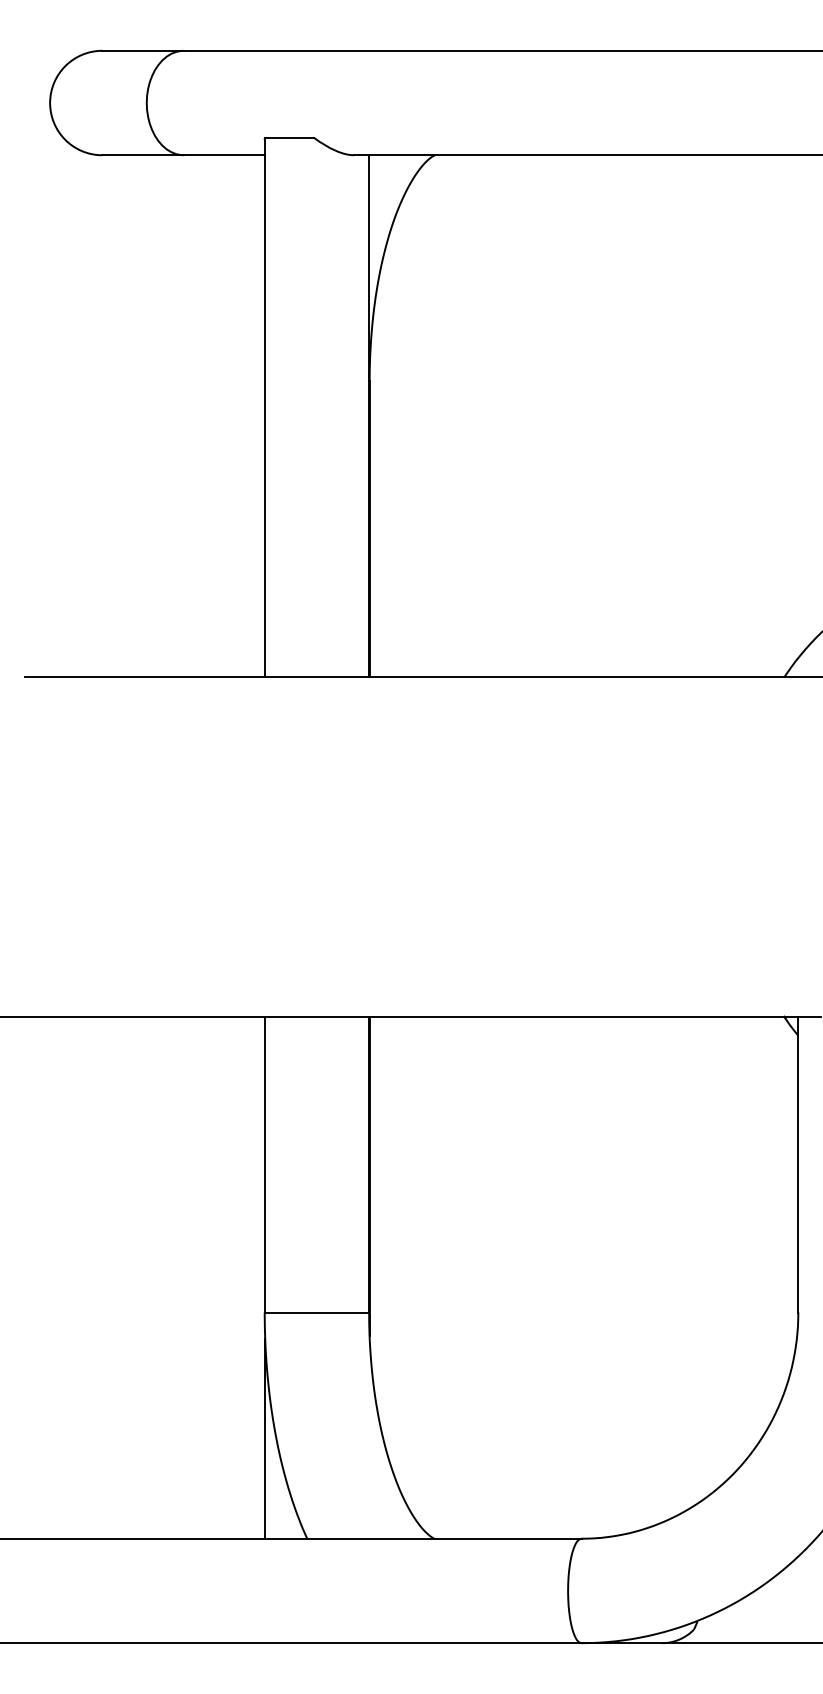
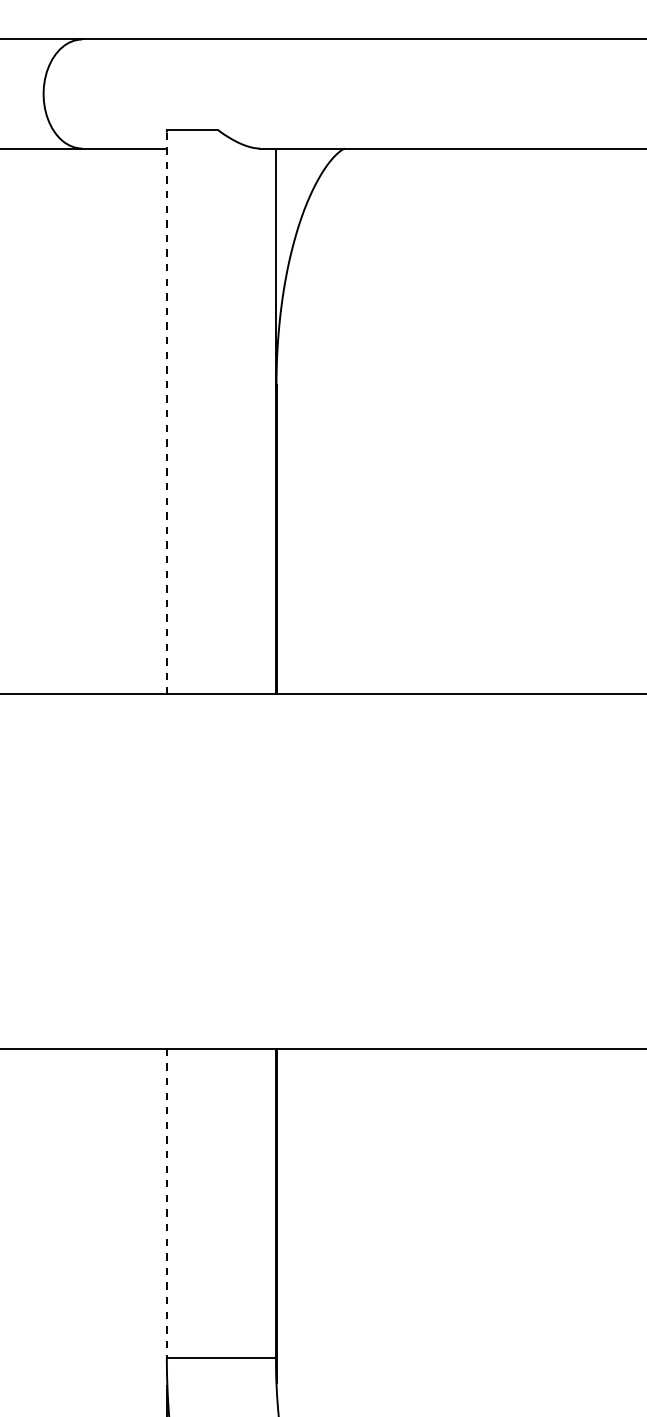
line: (264, 408) -> (166, 413), solid -> dashed
line: (264, 1164) -> (166, 1203), solid -> dashed

